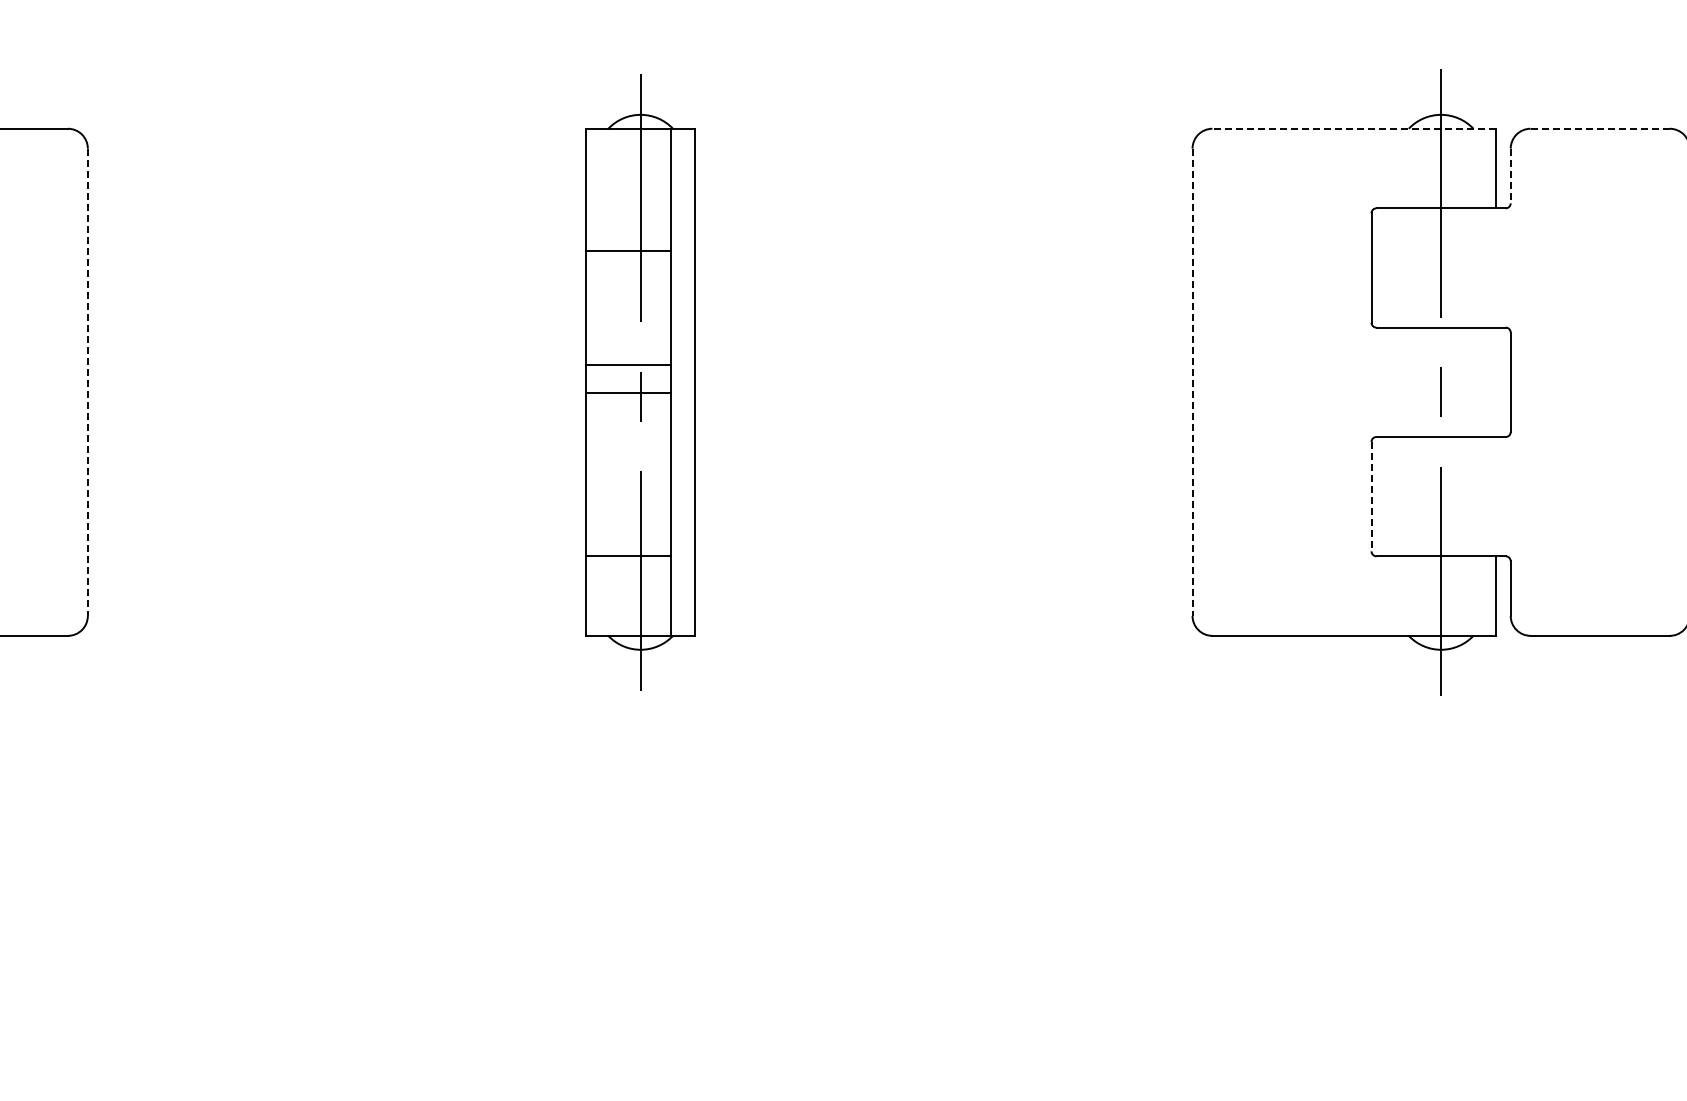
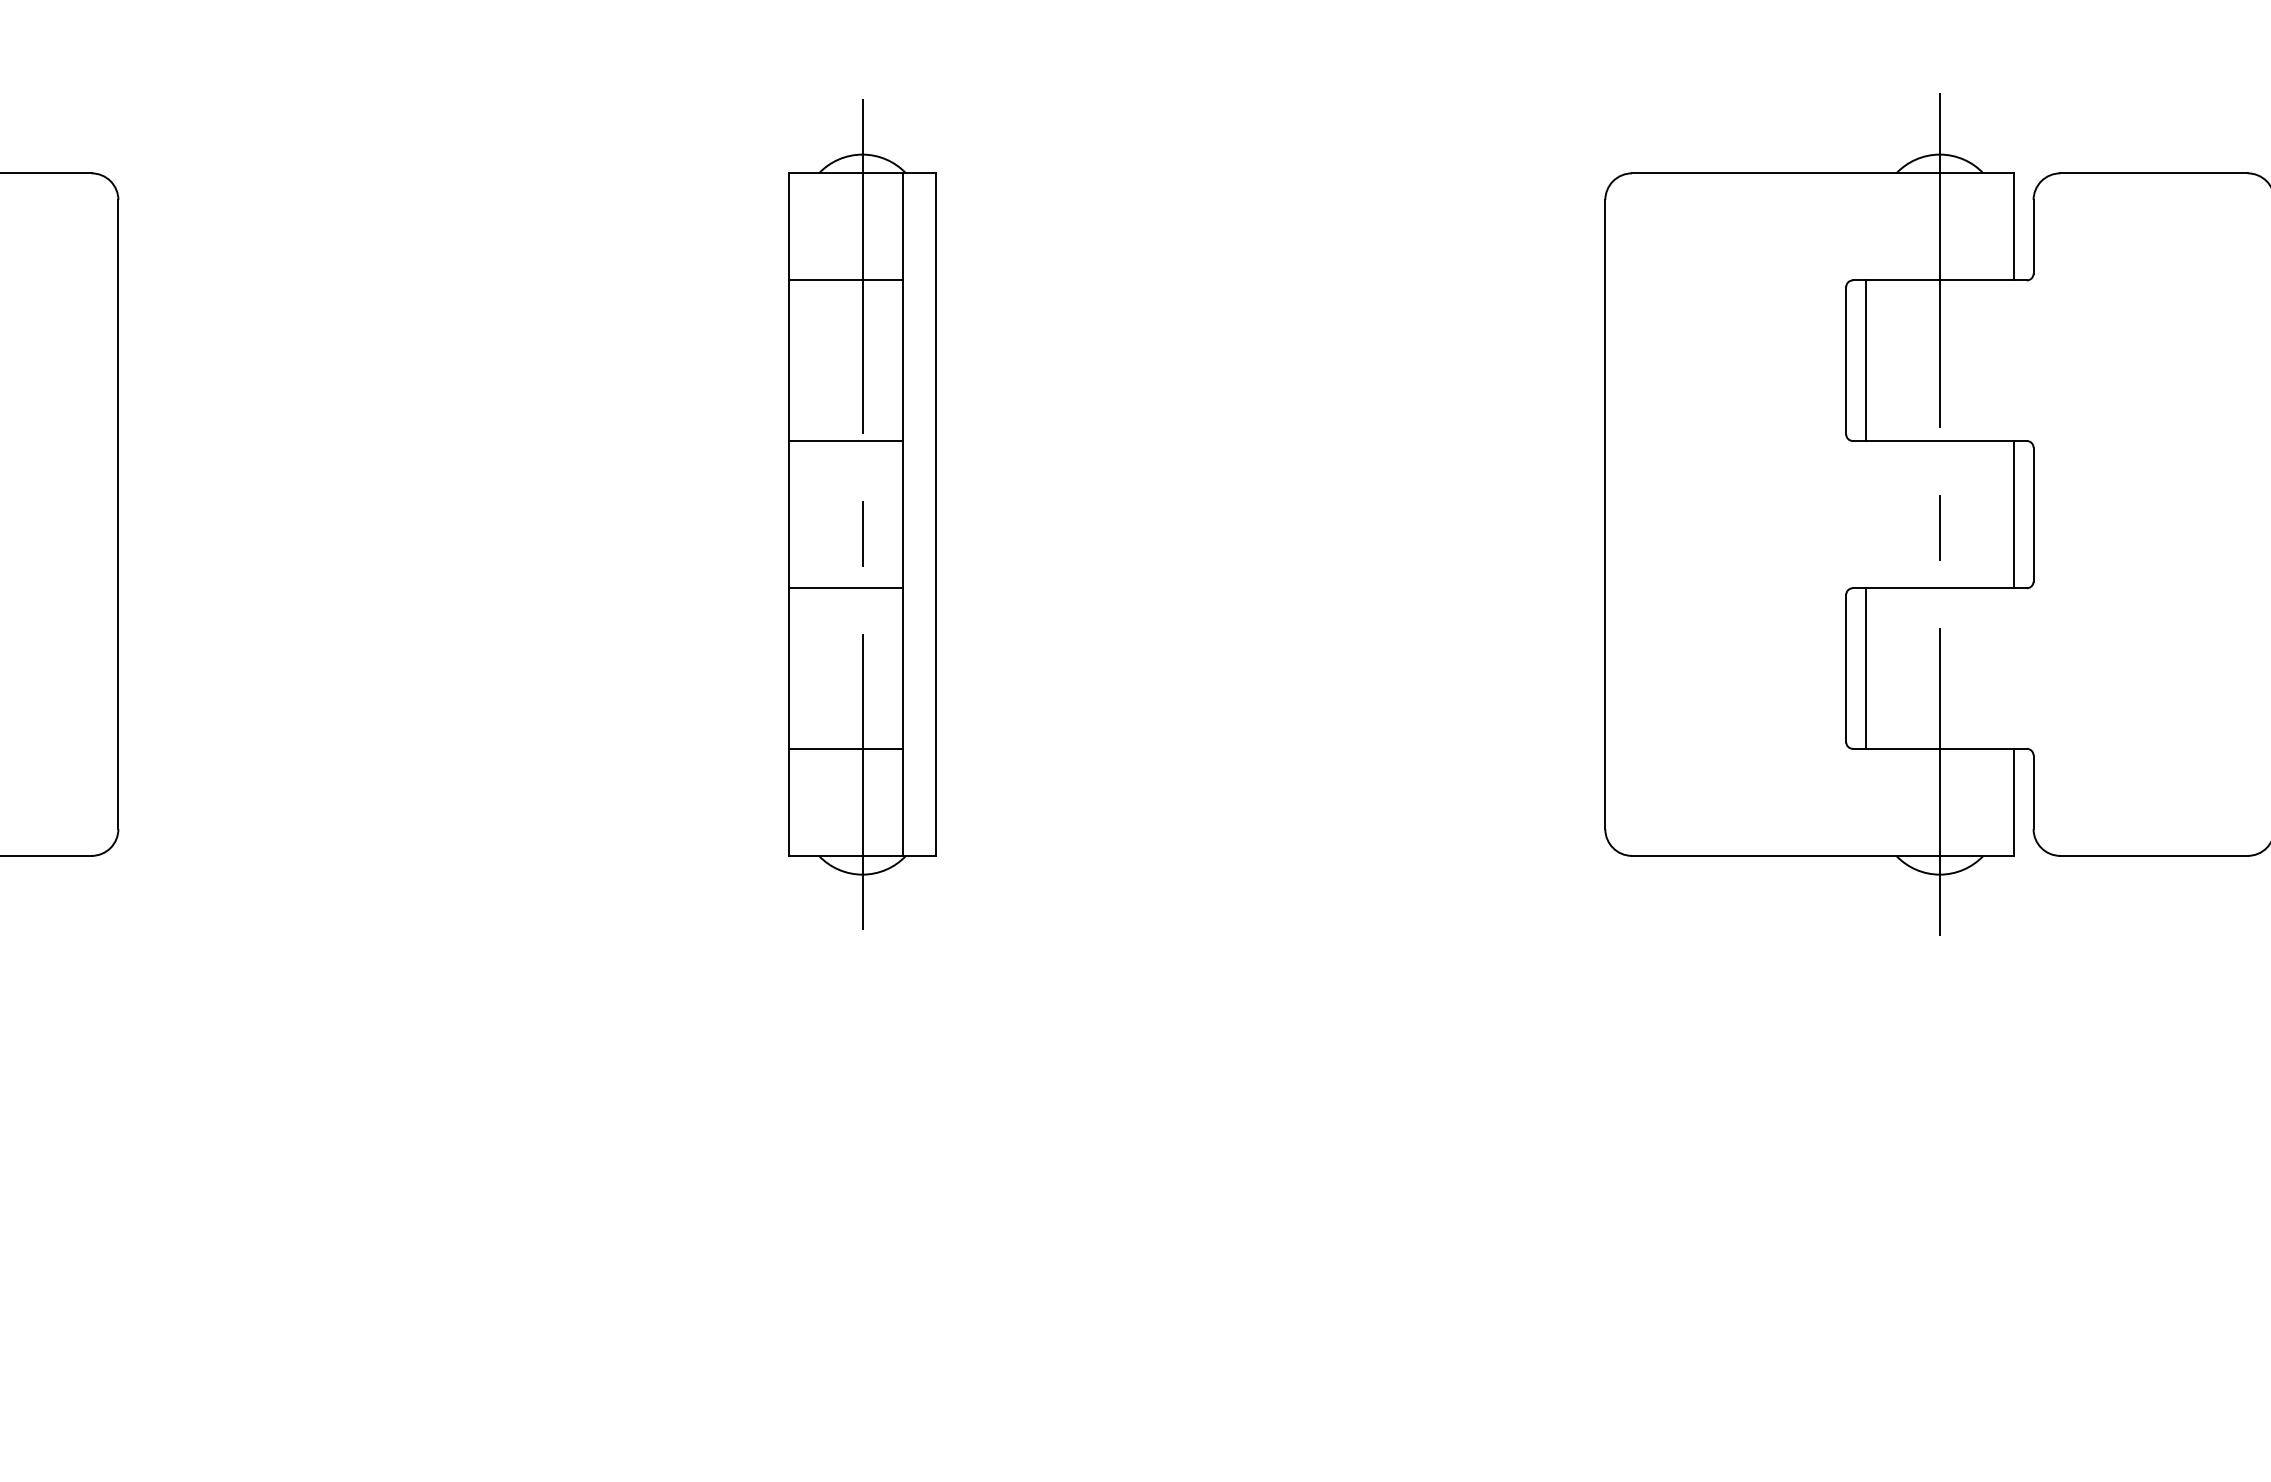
line: (1354, 128) -> (1823, 172), dashed -> solid
line: (1600, 128) -> (2154, 172), dashed -> solid
line: (1510, 176) -> (2033, 237), dashed -> solid
line: (628, 251) -> (846, 280), moved
line: (1386, 267) -> (1866, 360), added
line: (628, 364) -> (846, 440), moved
line: (87, 382) -> (117, 514), dashed -> solid
line: (1192, 382) -> (1605, 514), dashed -> solid
line: (1495, 382) -> (2013, 514), added
line: (628, 393) -> (846, 588), moved
line: (1371, 496) -> (1846, 668), dashed -> solid
line: (1386, 496) -> (1866, 668), added

